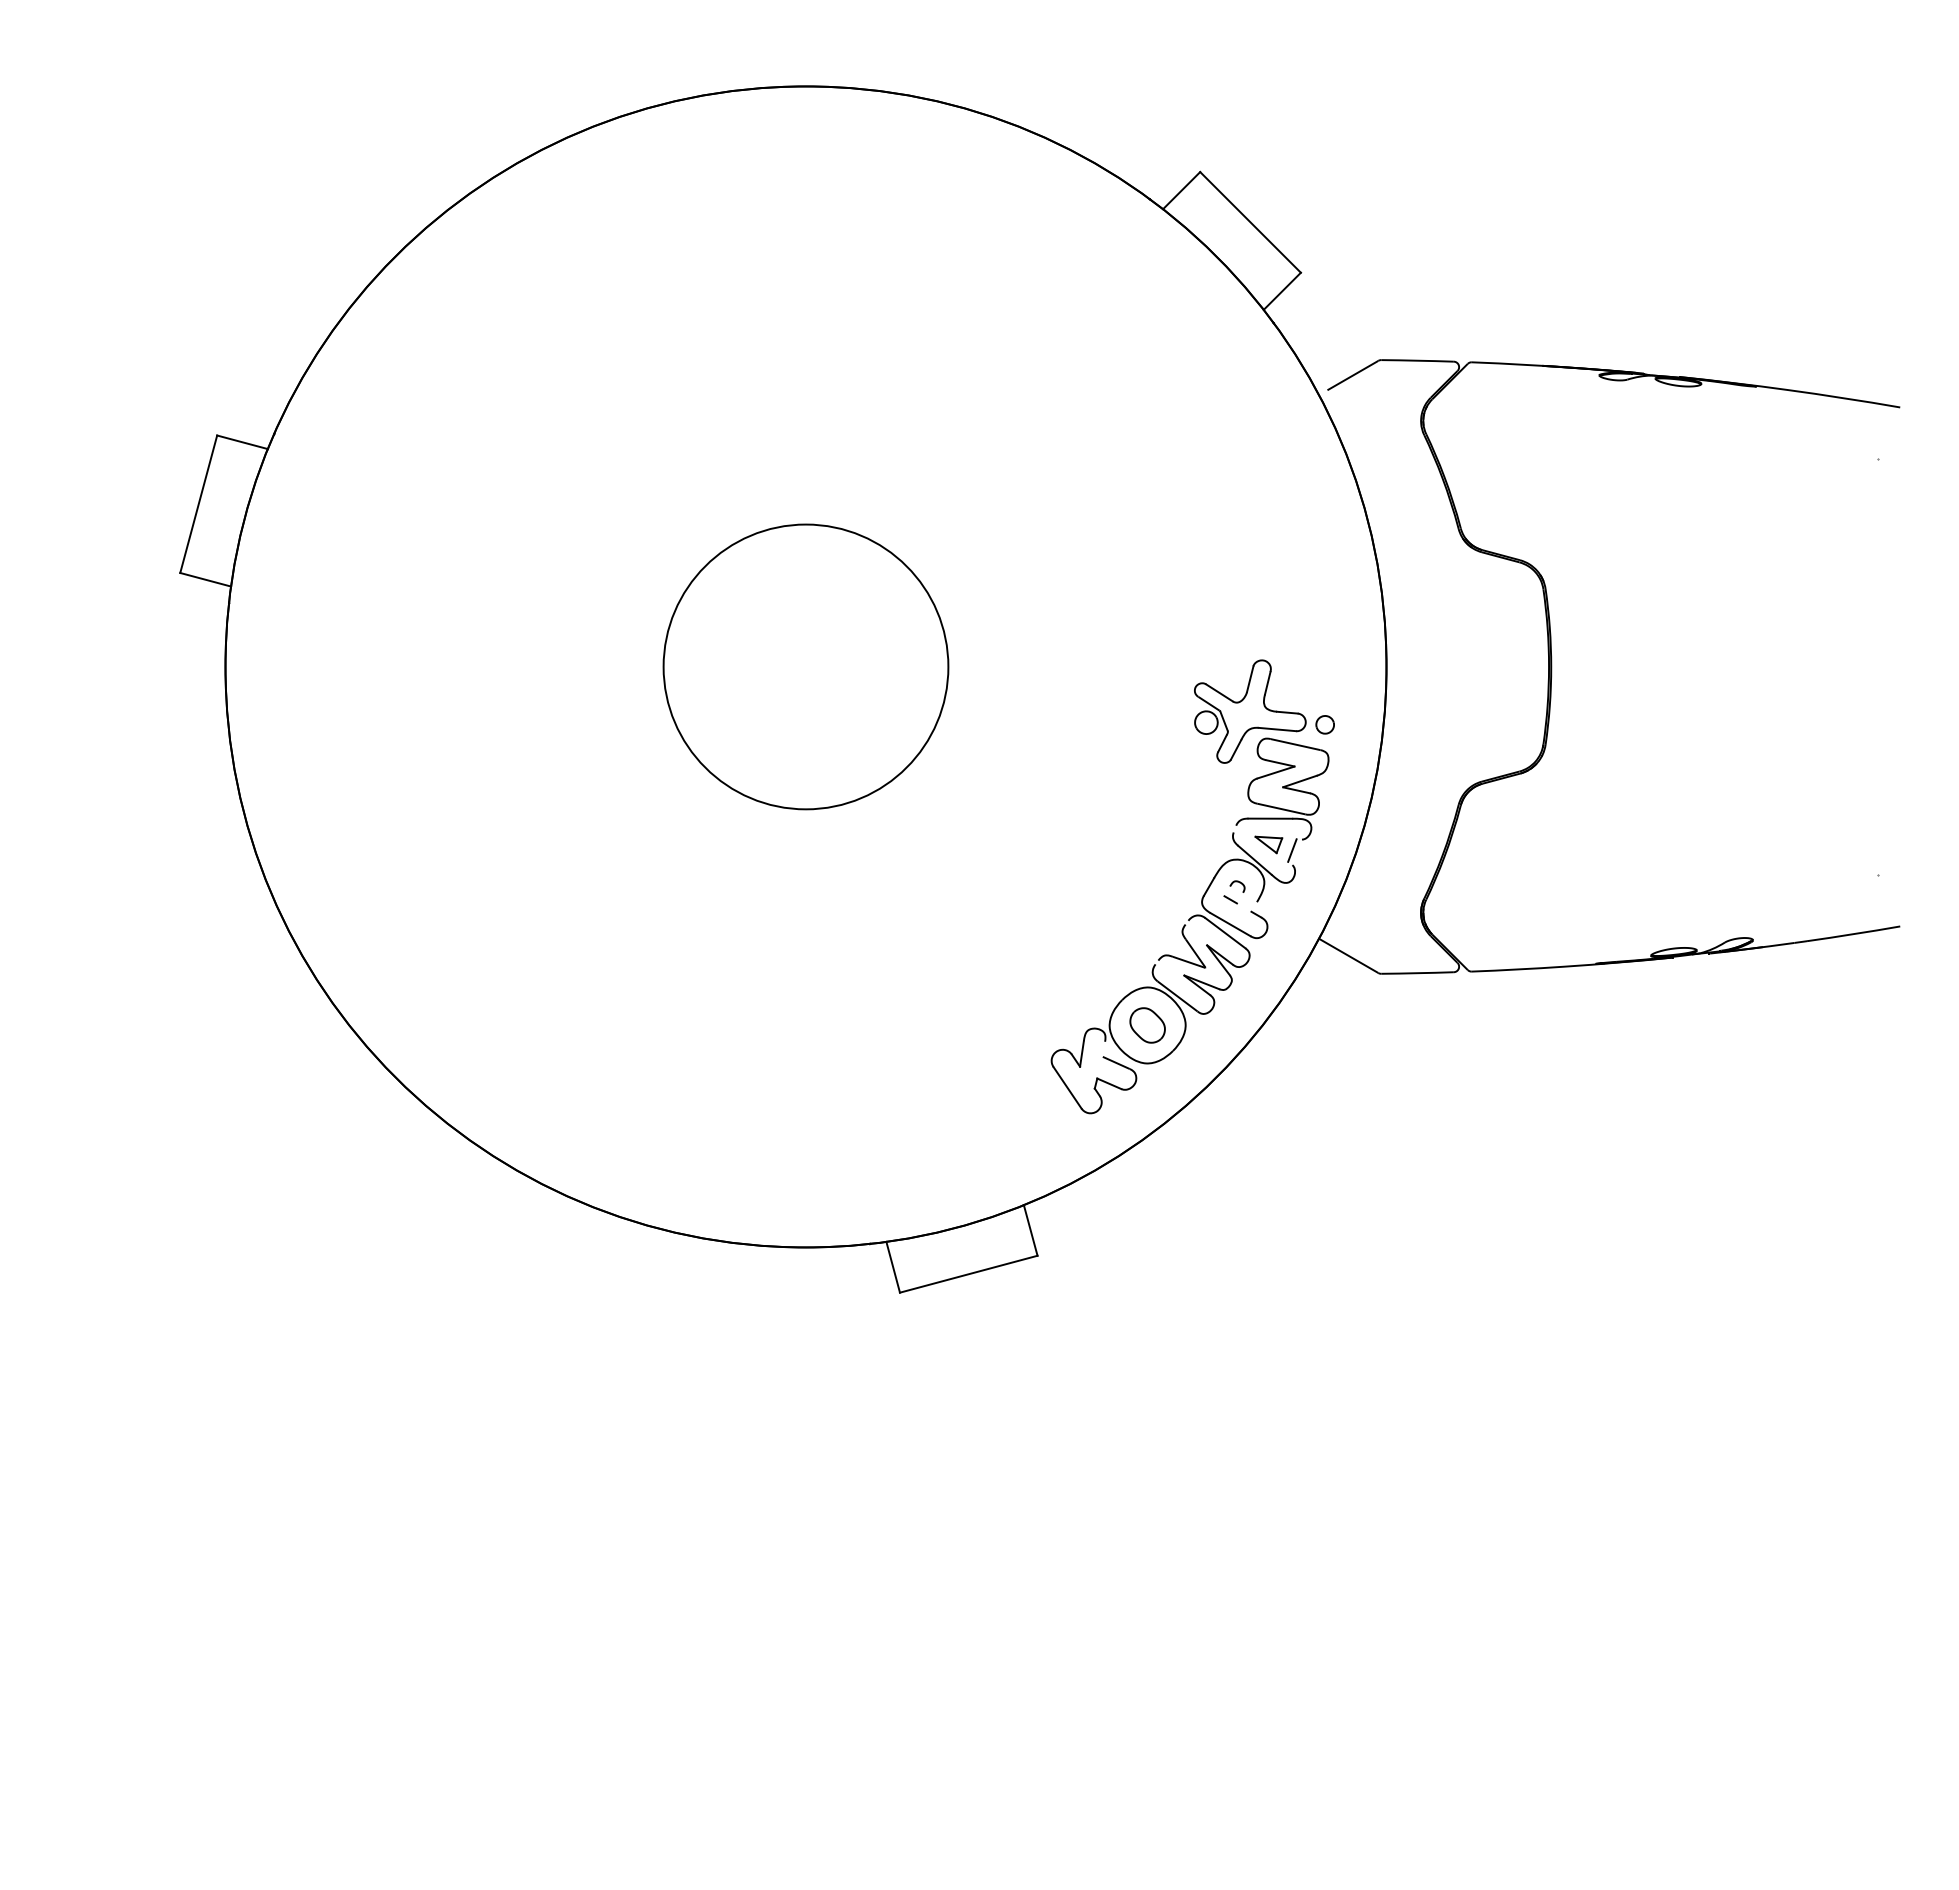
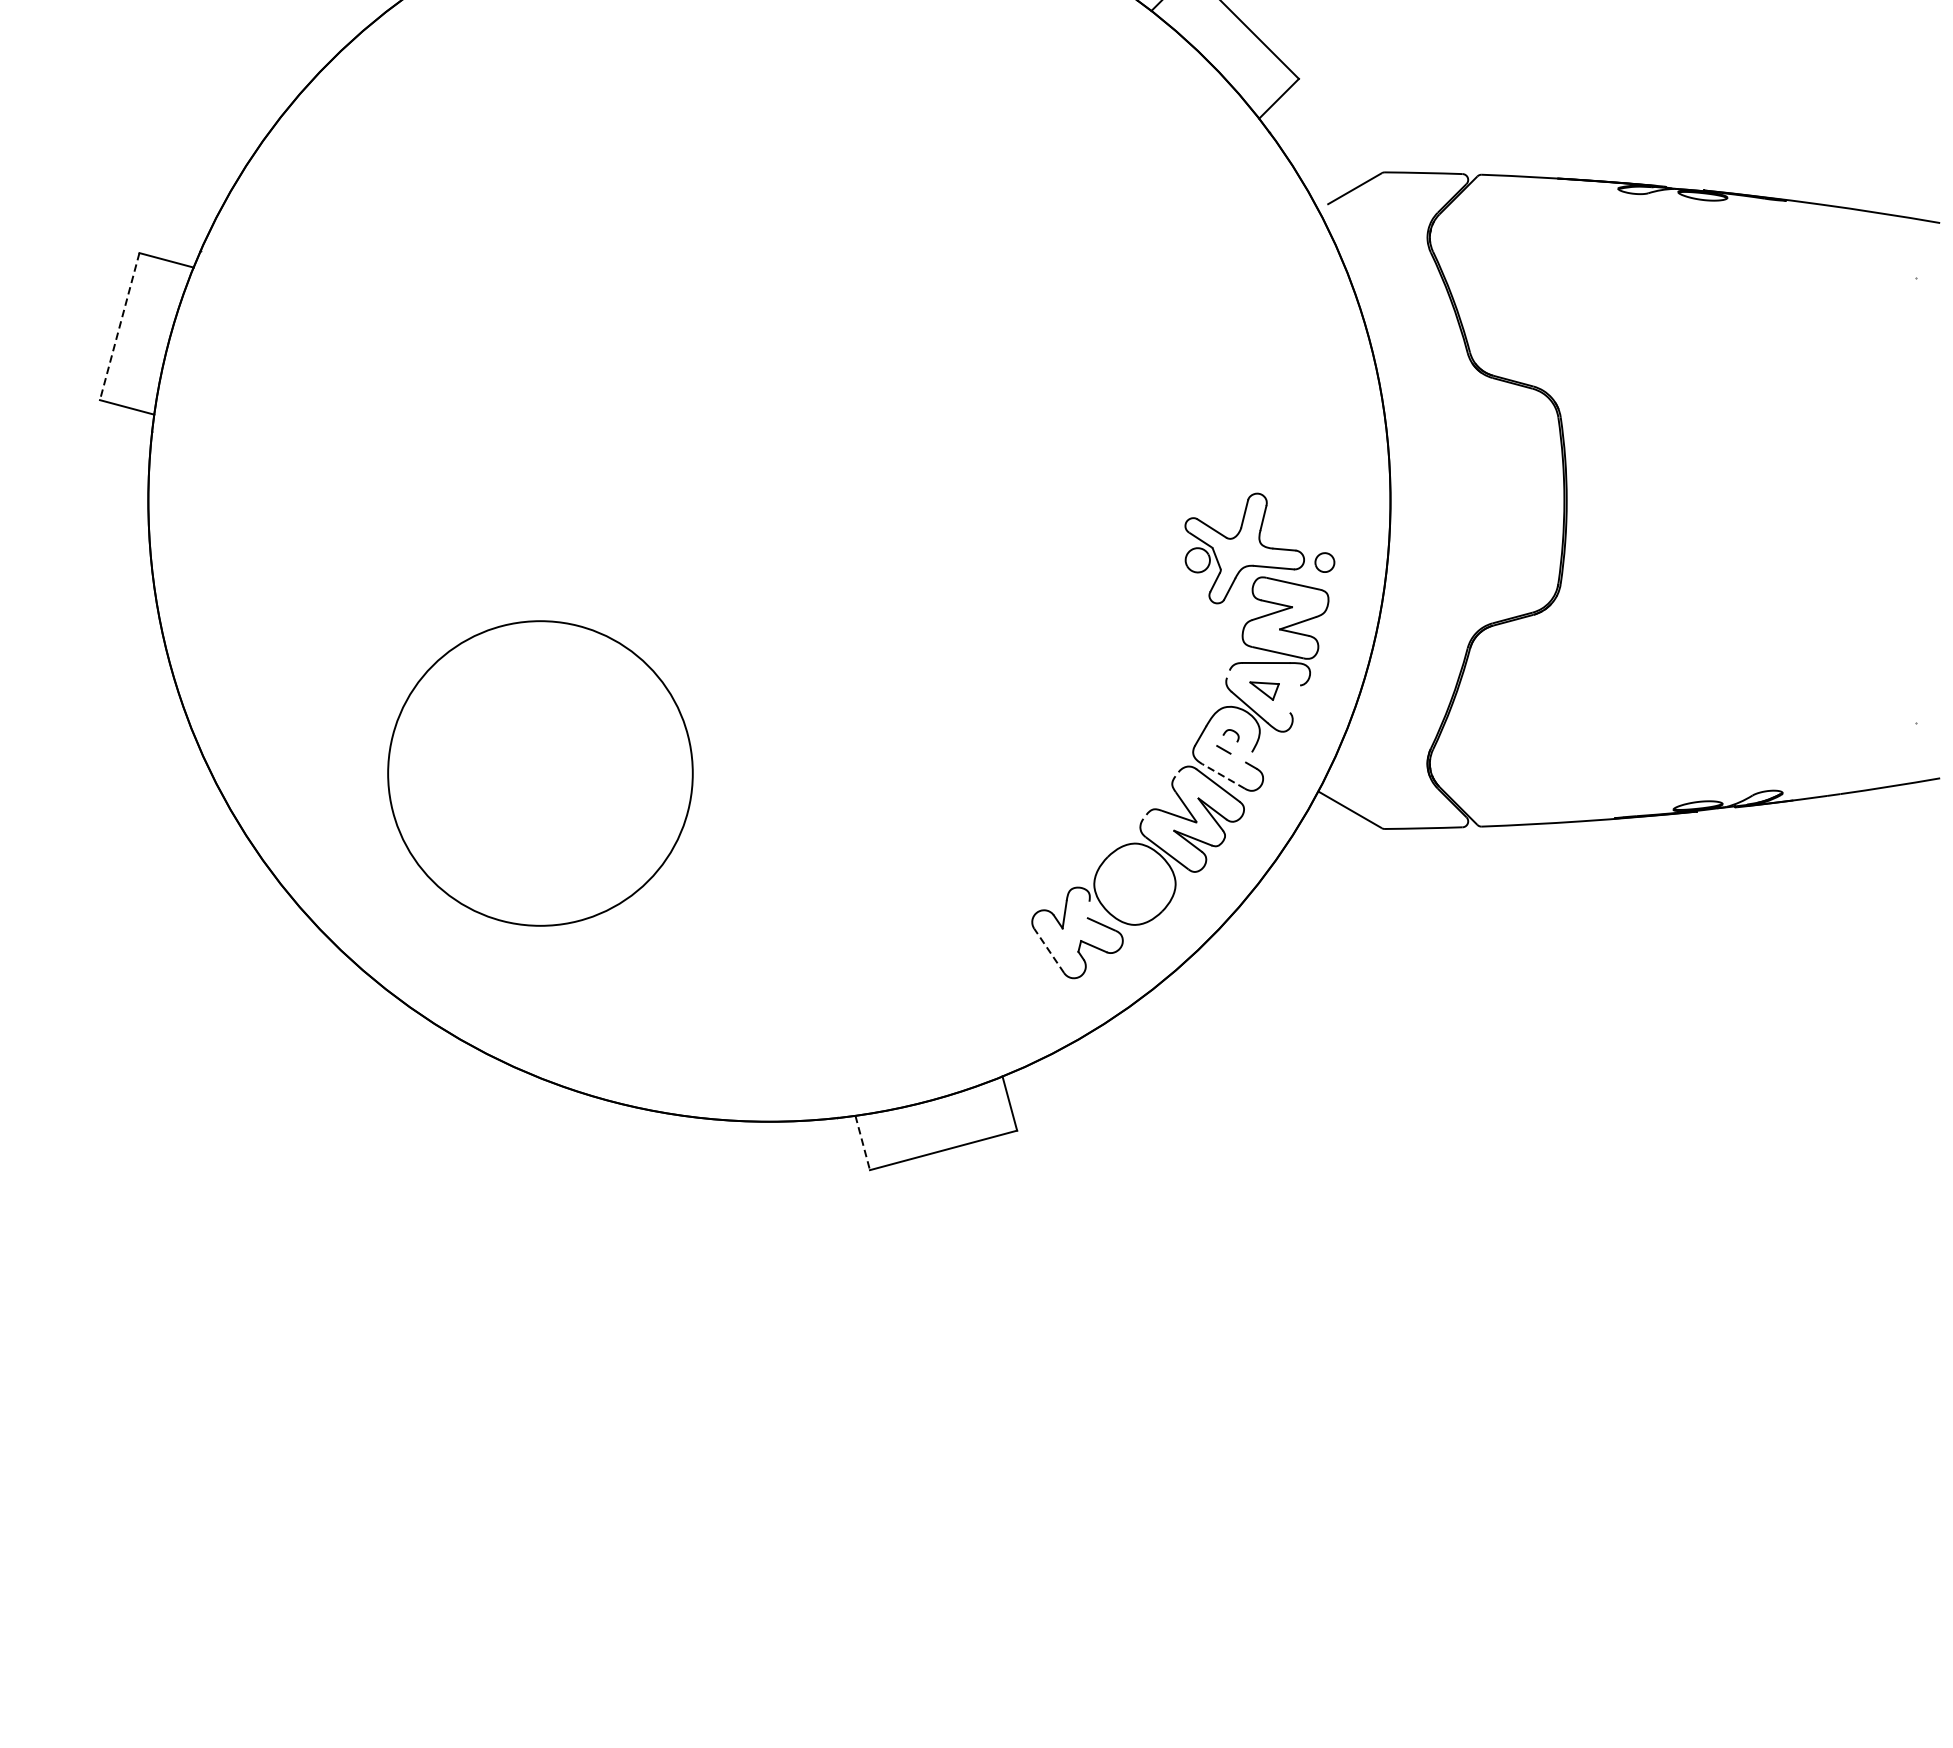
line: (198, 504) -> (119, 326), solid -> dashed
circle: (805, 666) -> (539, 773), moved
line: (1292, 850) -> (1289, 697), removed
line: (1230, 924) -> (1223, 776), solid -> dashed
part: (1147, 1025) -> (1134, 884), removed
line: (1067, 1087) -> (1049, 950), solid -> dashed
line: (893, 1267) -> (863, 1143), solid -> dashed

